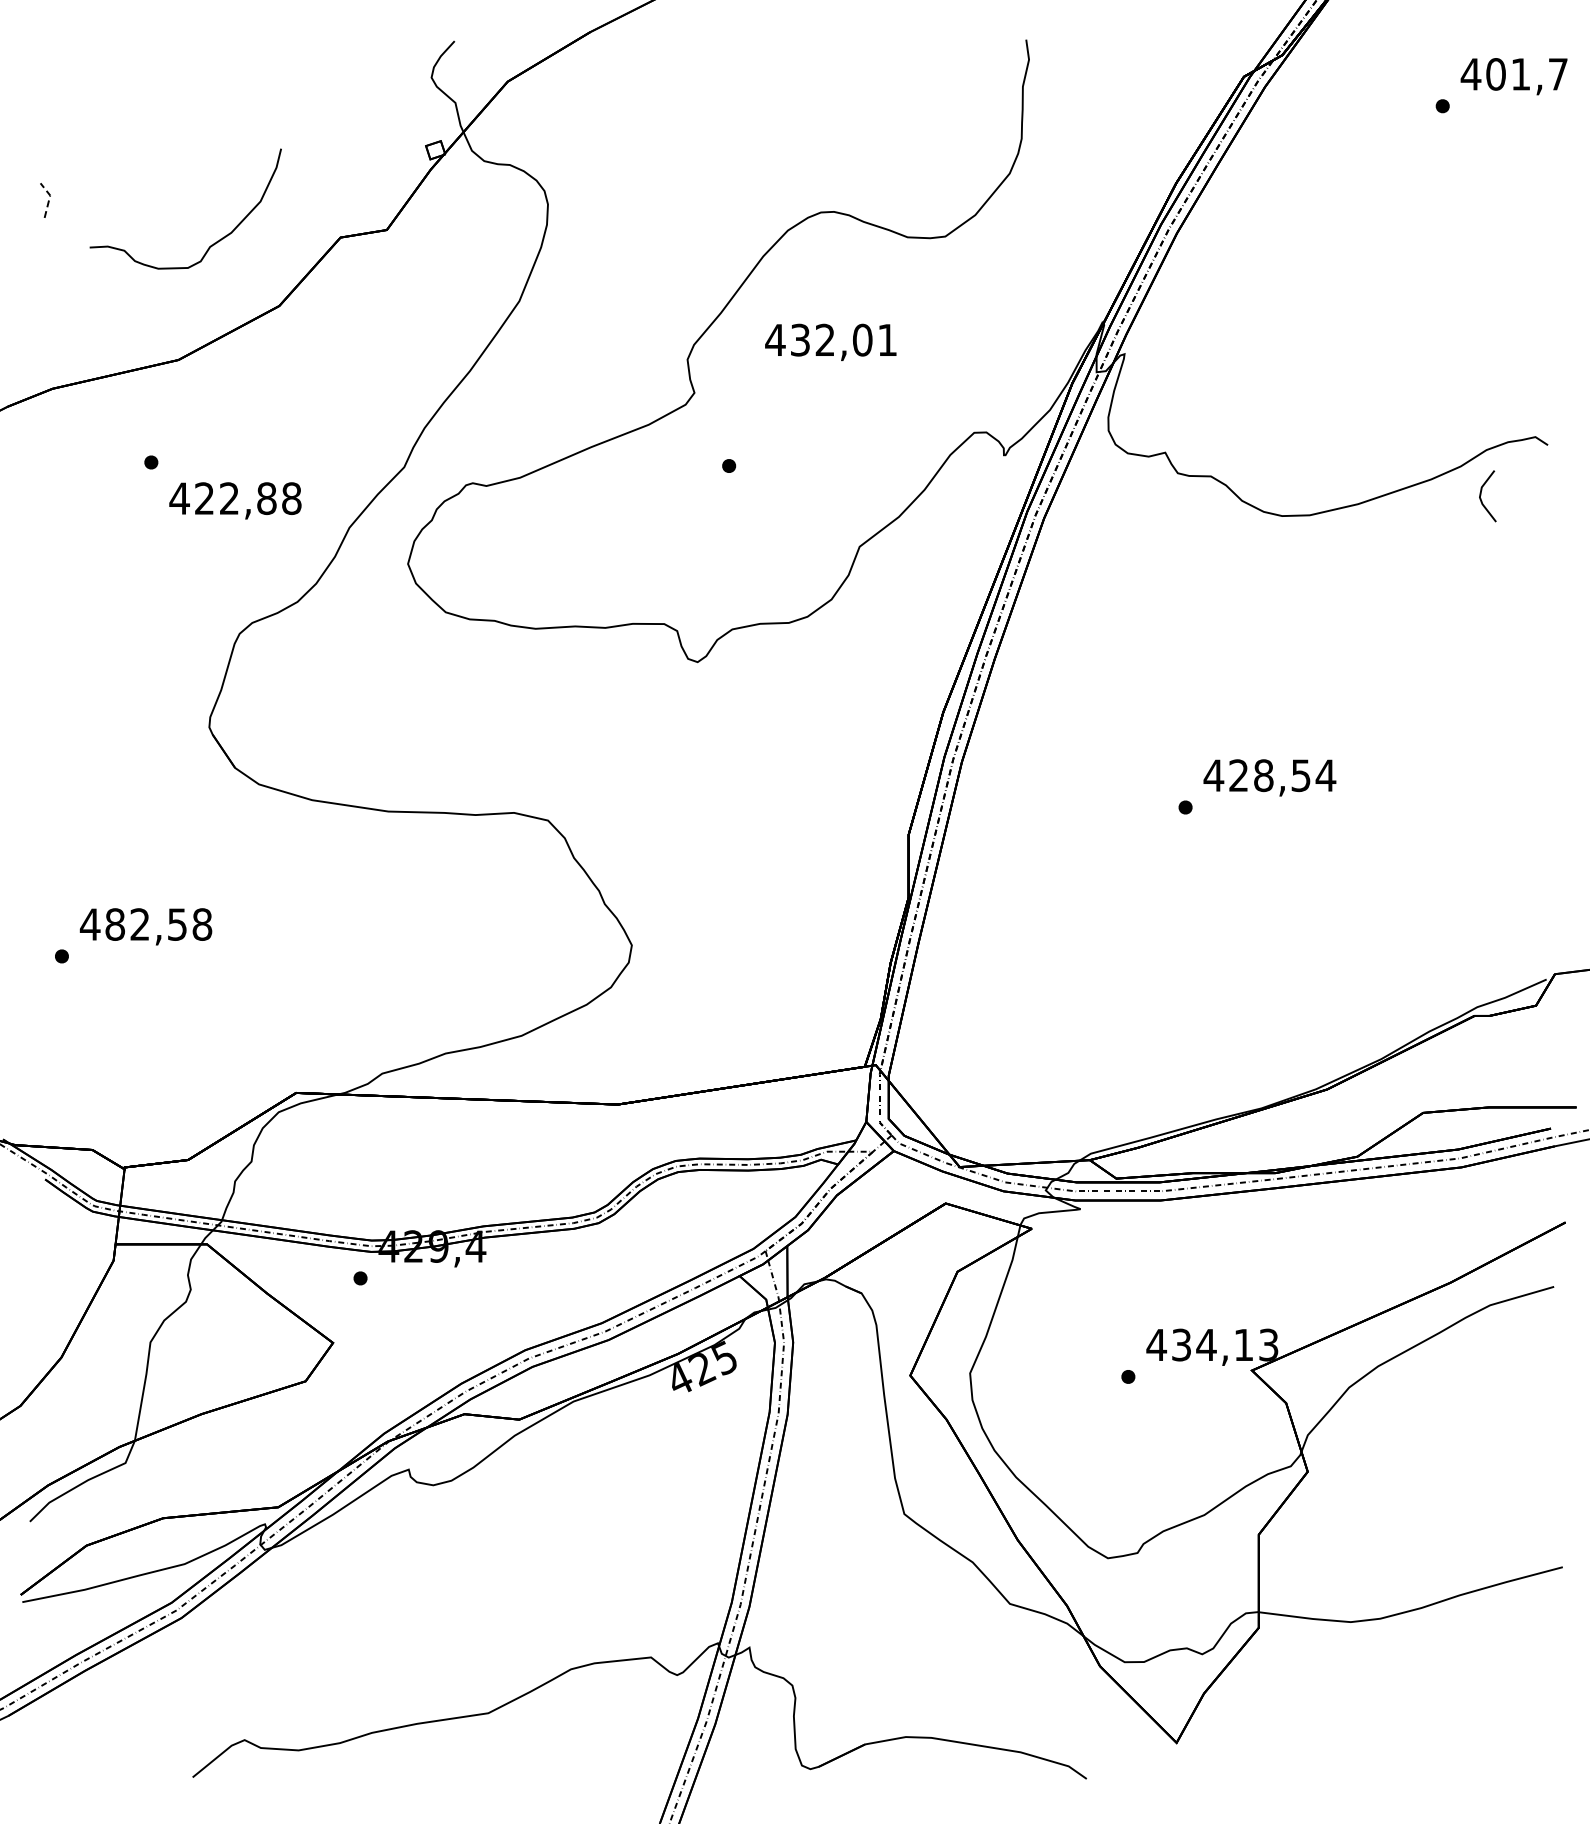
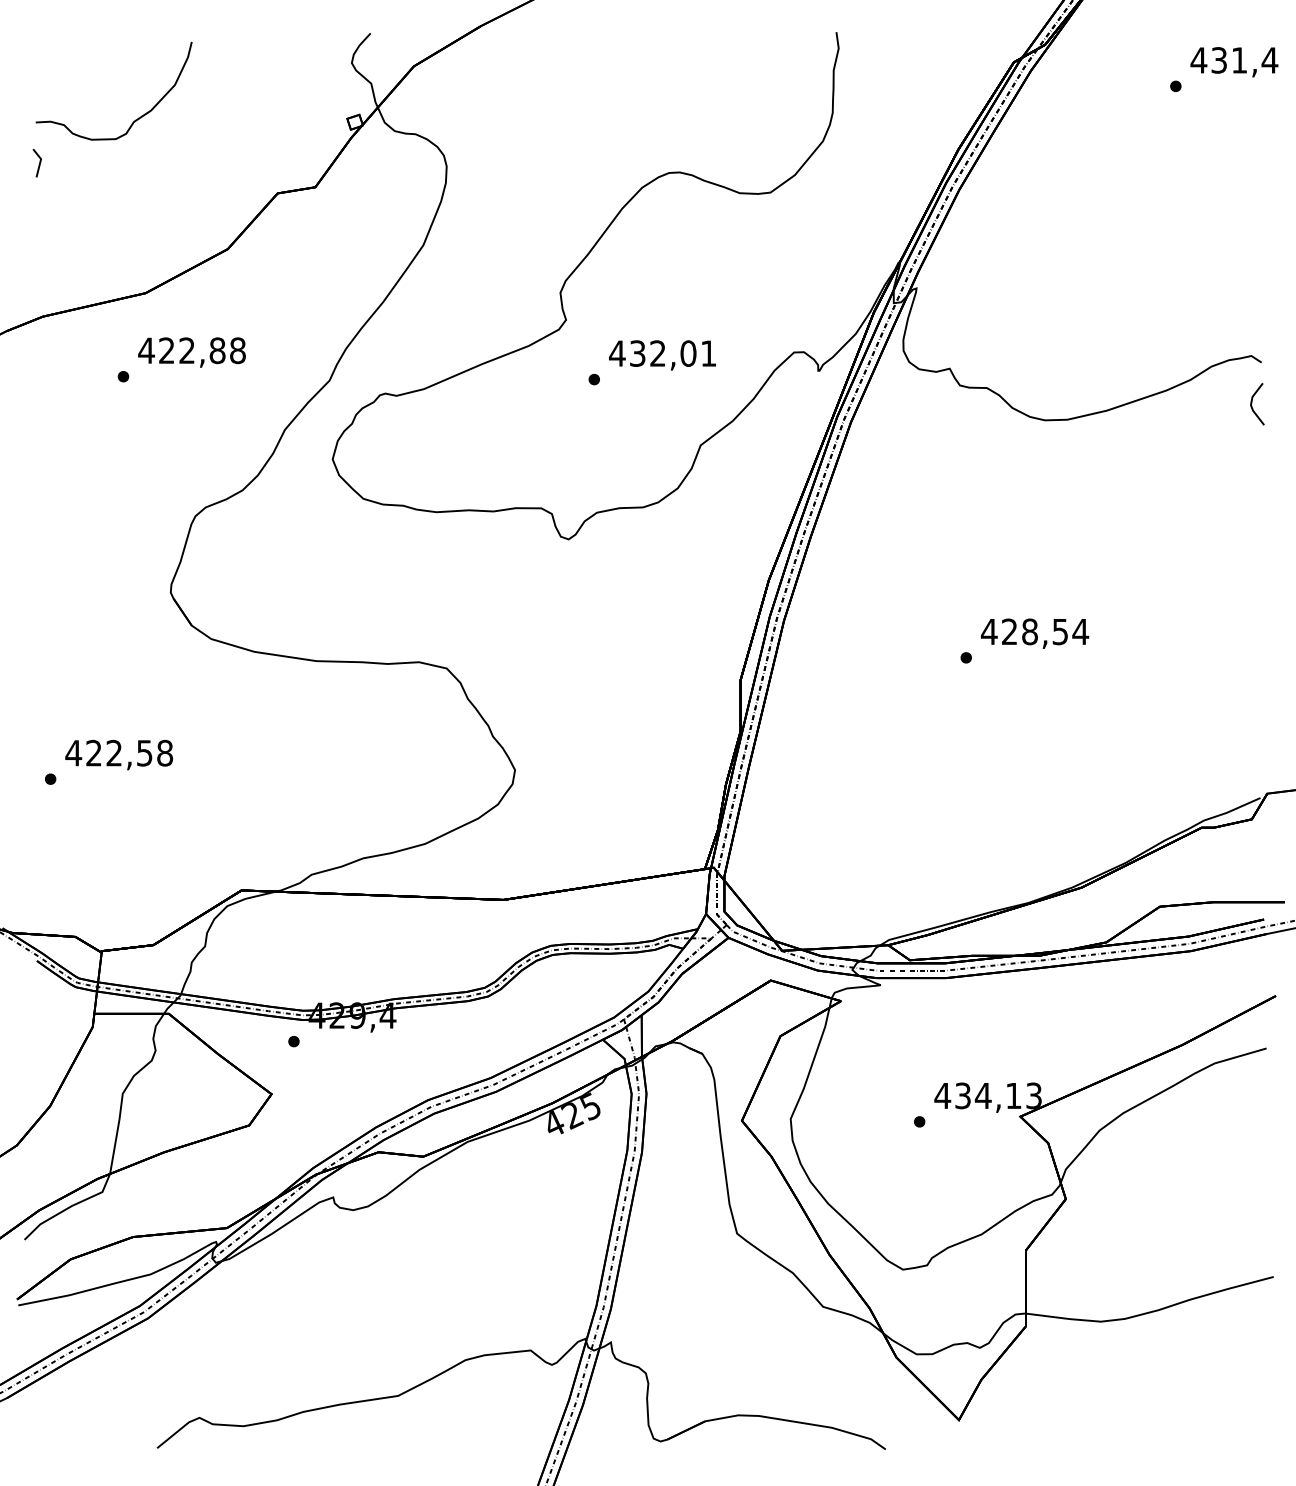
text: (1527, 74) -> (1244, 60), 401,7 -> 431,4
line: (49, 198) -> (40, 161), dashed -> solid
curve: (211, 244) -> (135, 120), moved
text: (830, 341) -> (662, 354), moved
line: (1481, 495) -> (1252, 403), moved
text: (235, 500) -> (192, 352), moved
text: (114, 924) -> (93, 753), 482,58 -> 422,58

